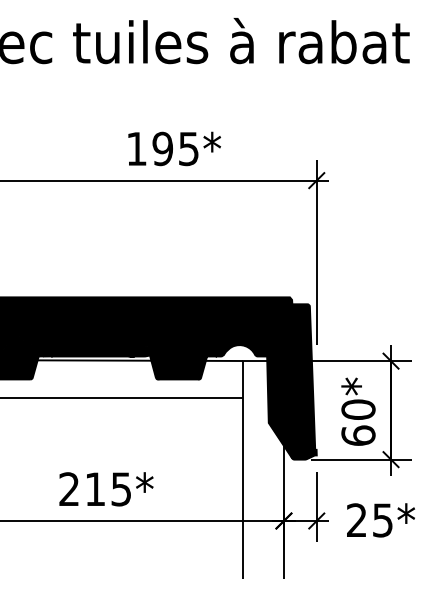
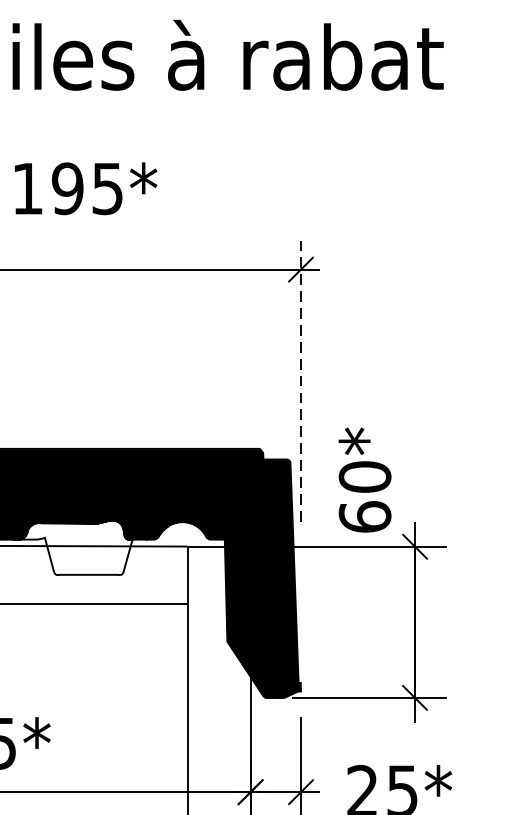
text: (174, 148) -> (85, 188), moved
line: (316, 251) -> (300, 378), solid -> dashed
fill: (169, 361) -> (74, 547), removed
text: (358, 411) -> (365, 479), moved

